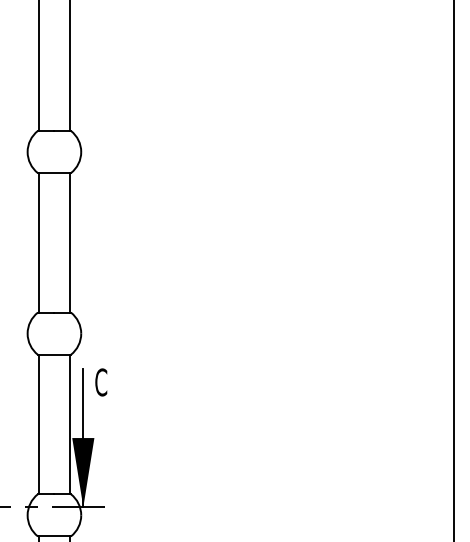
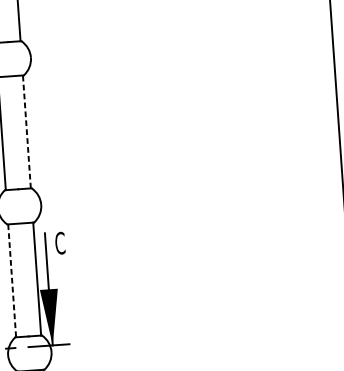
line: (69, 242) -> (26, 131), solid -> dashed
line: (39, 424) -> (12, 280), solid -> dashed

